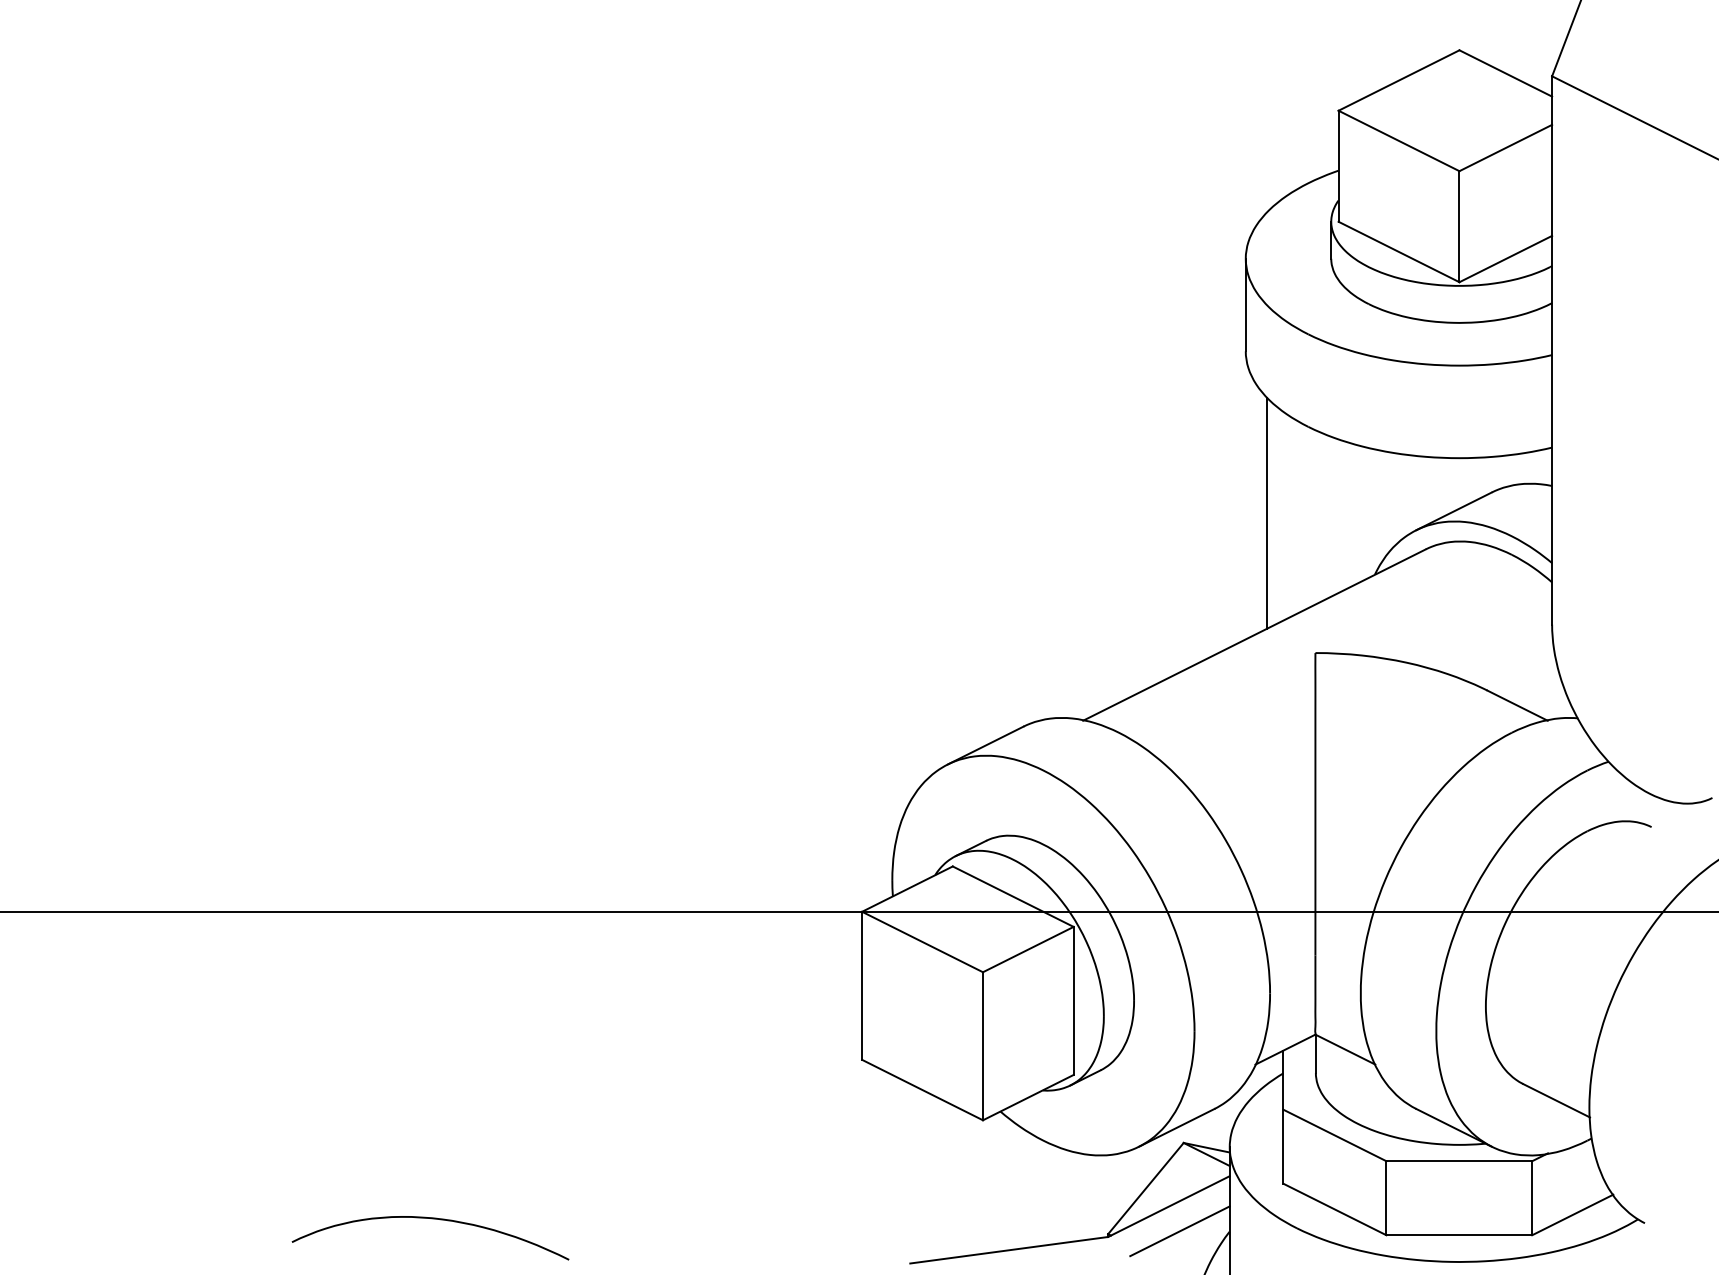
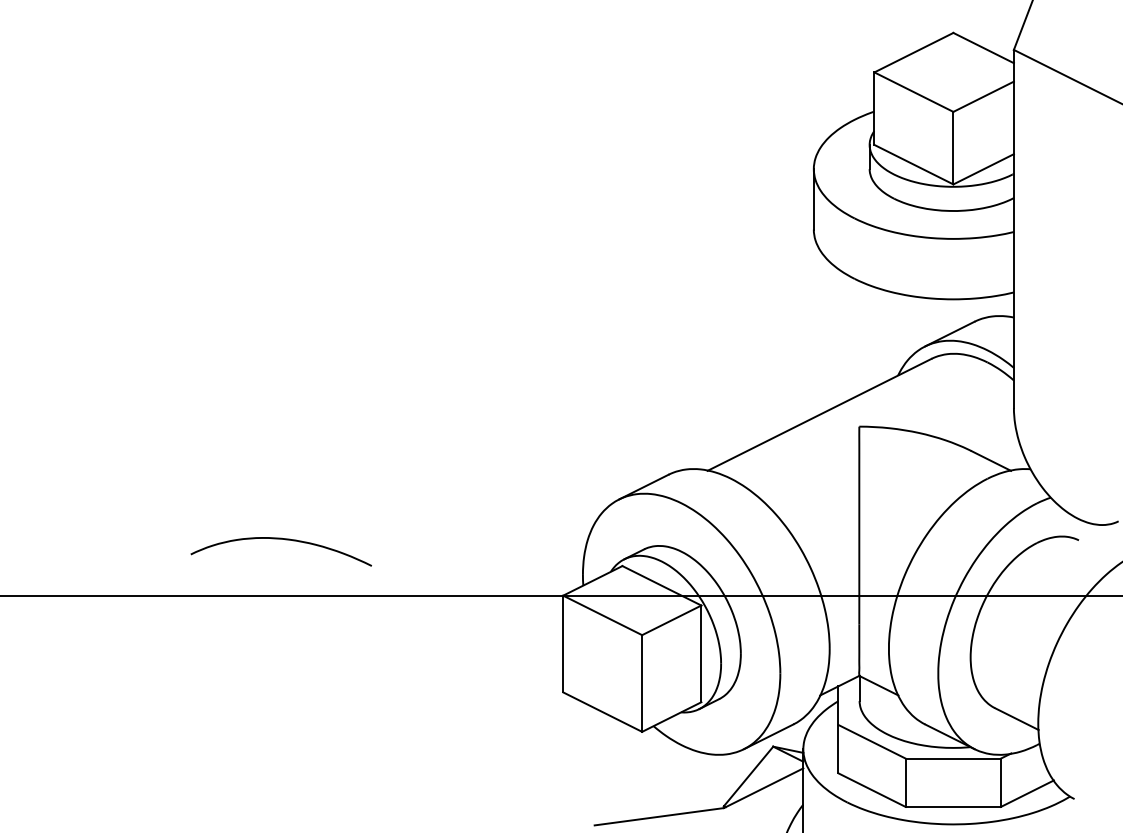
line: (1266, 511) -> (827, 334), removed
curve: (429, 1219) -> (280, 539), moved
line: (1179, 1231) -> (770, 804), removed

